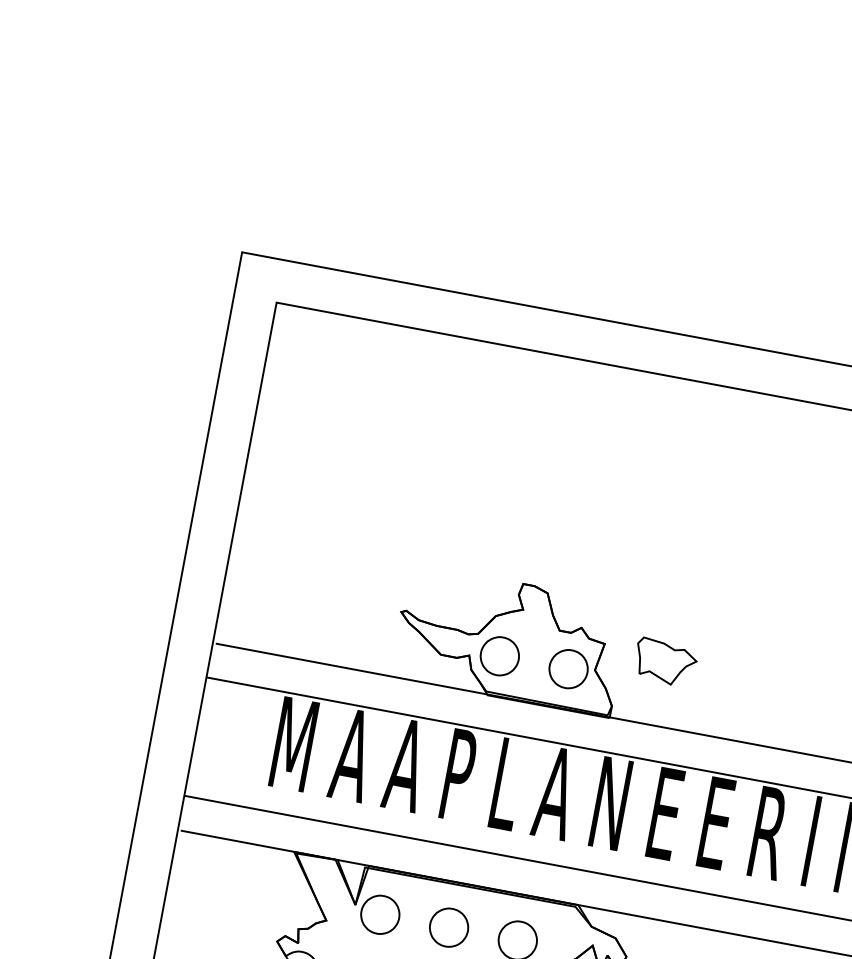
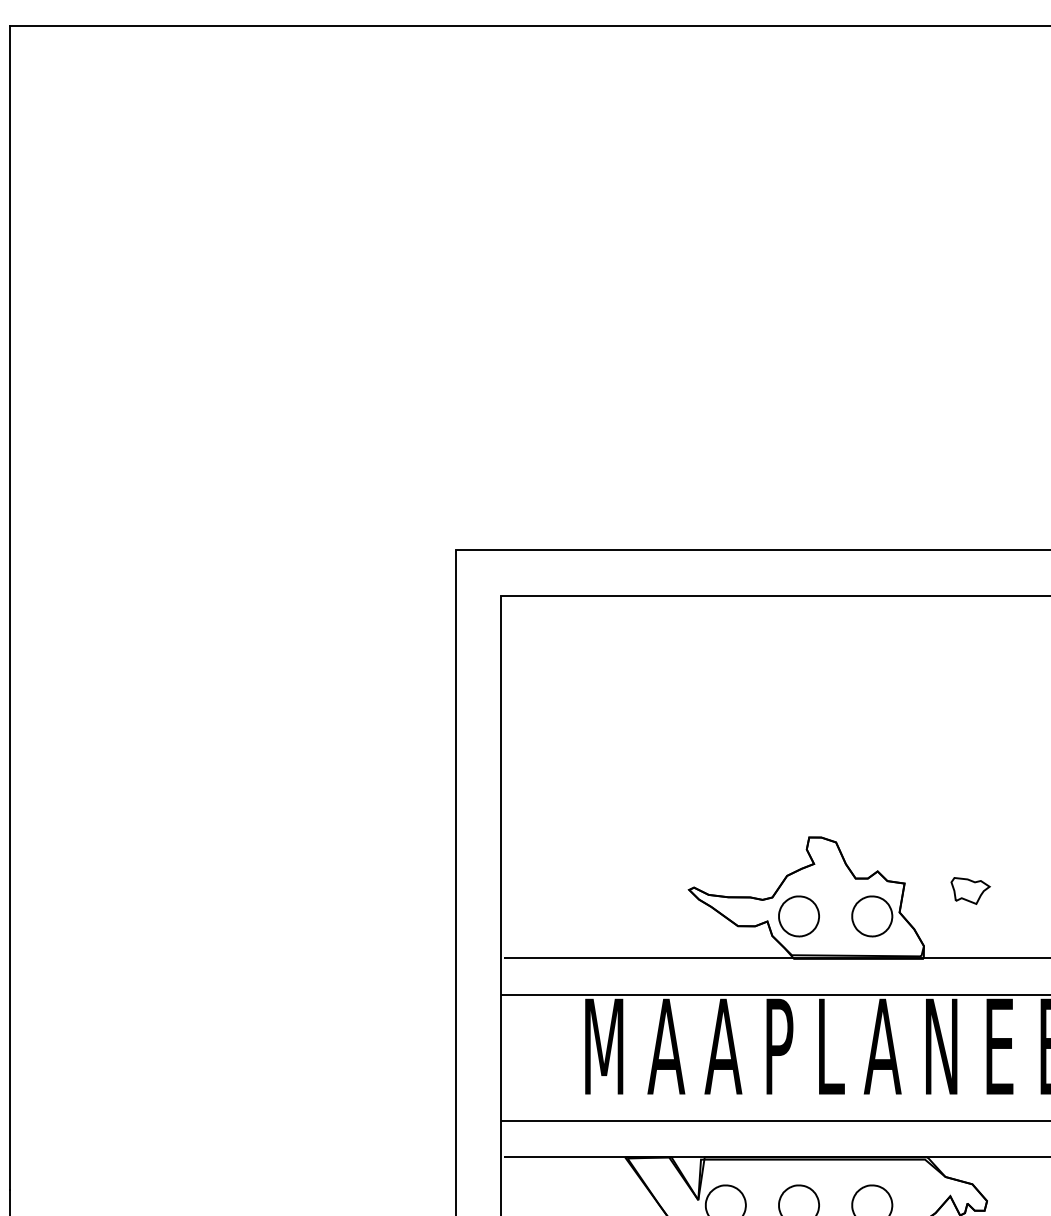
part: (665, 662) -> (970, 890), size x0.6

